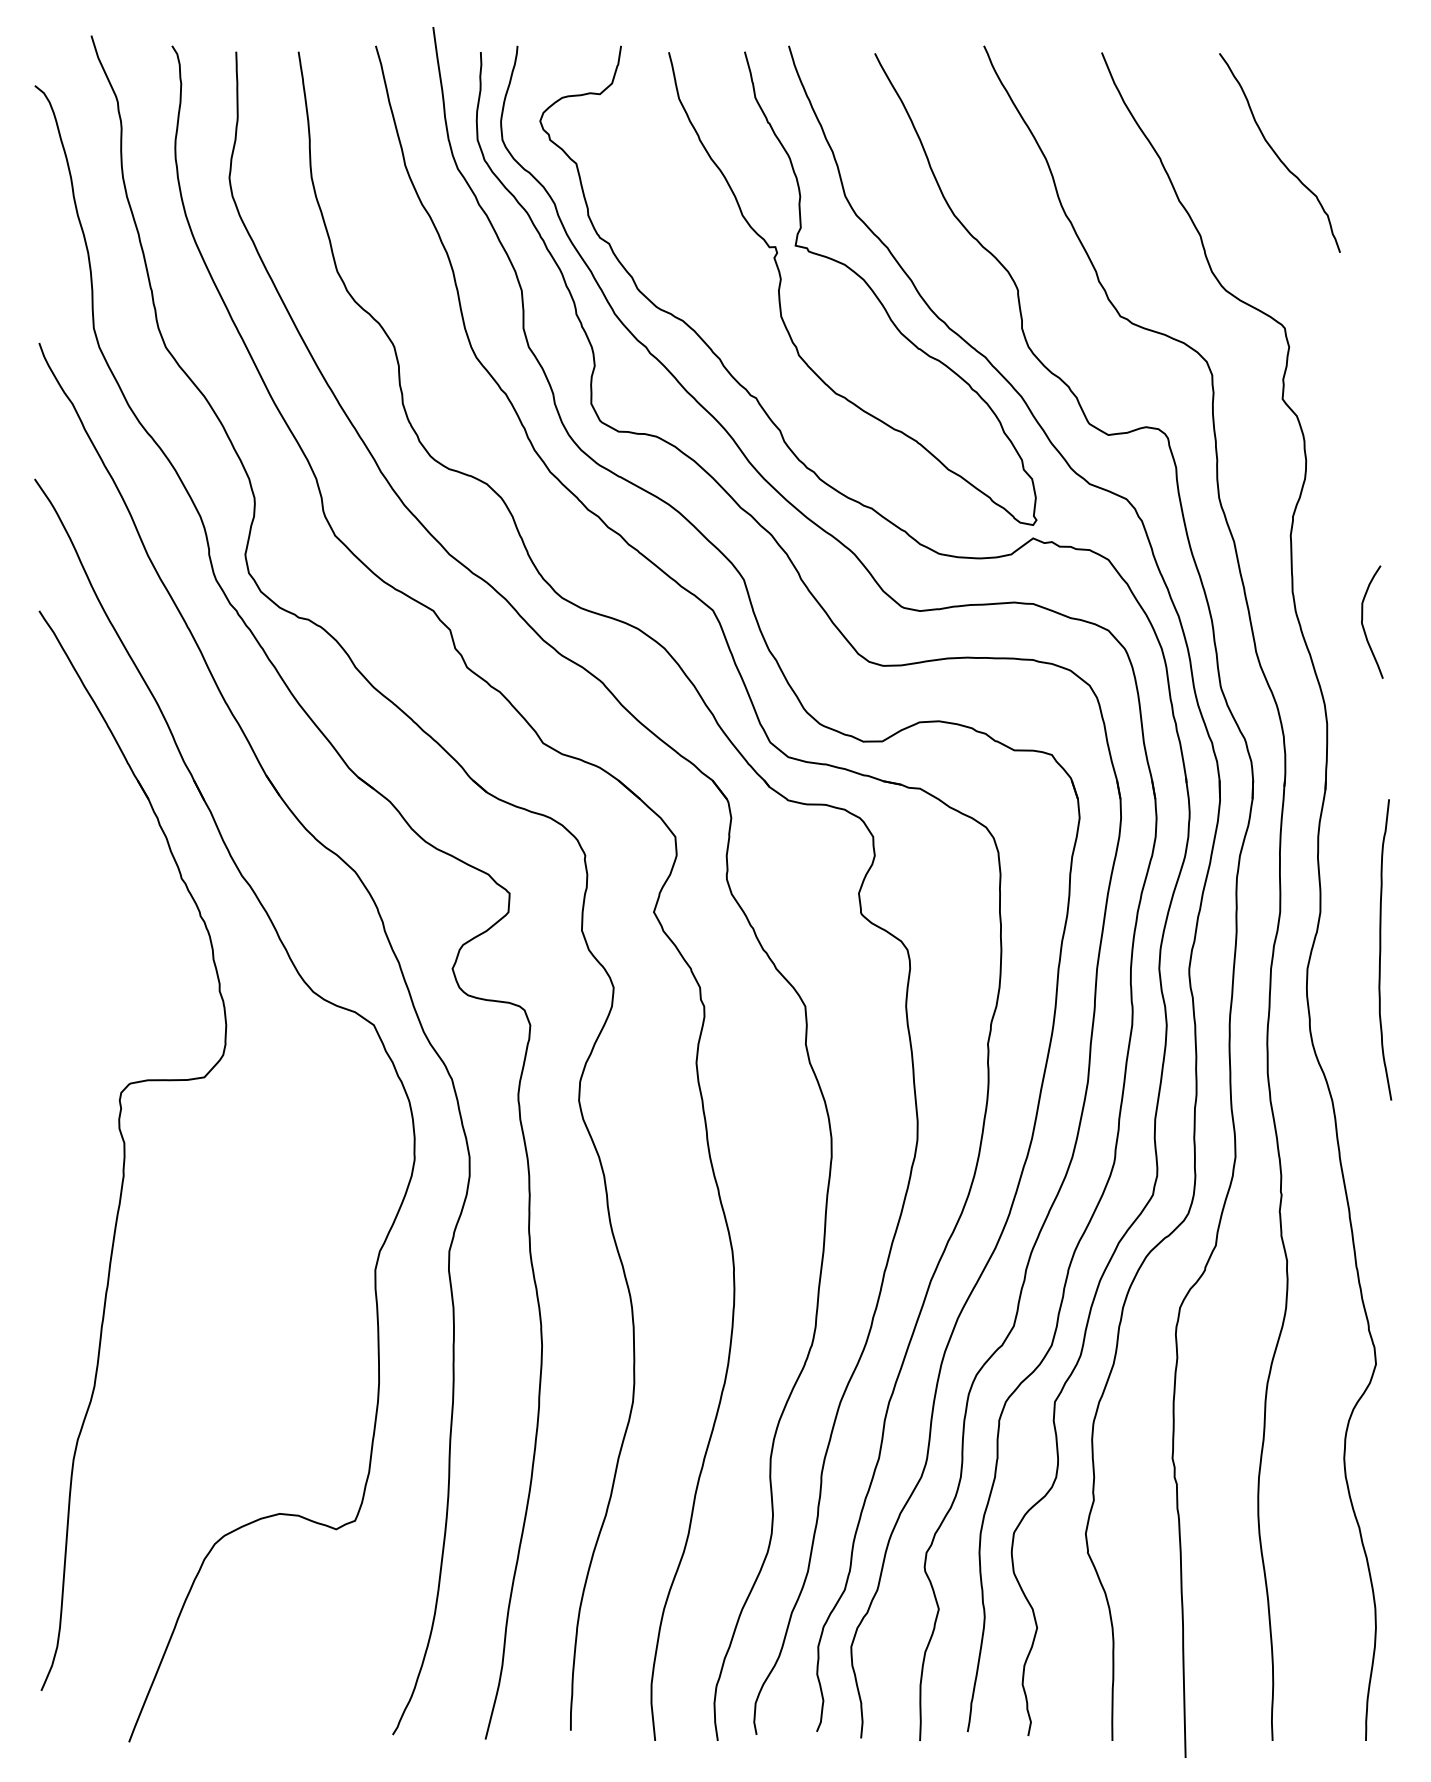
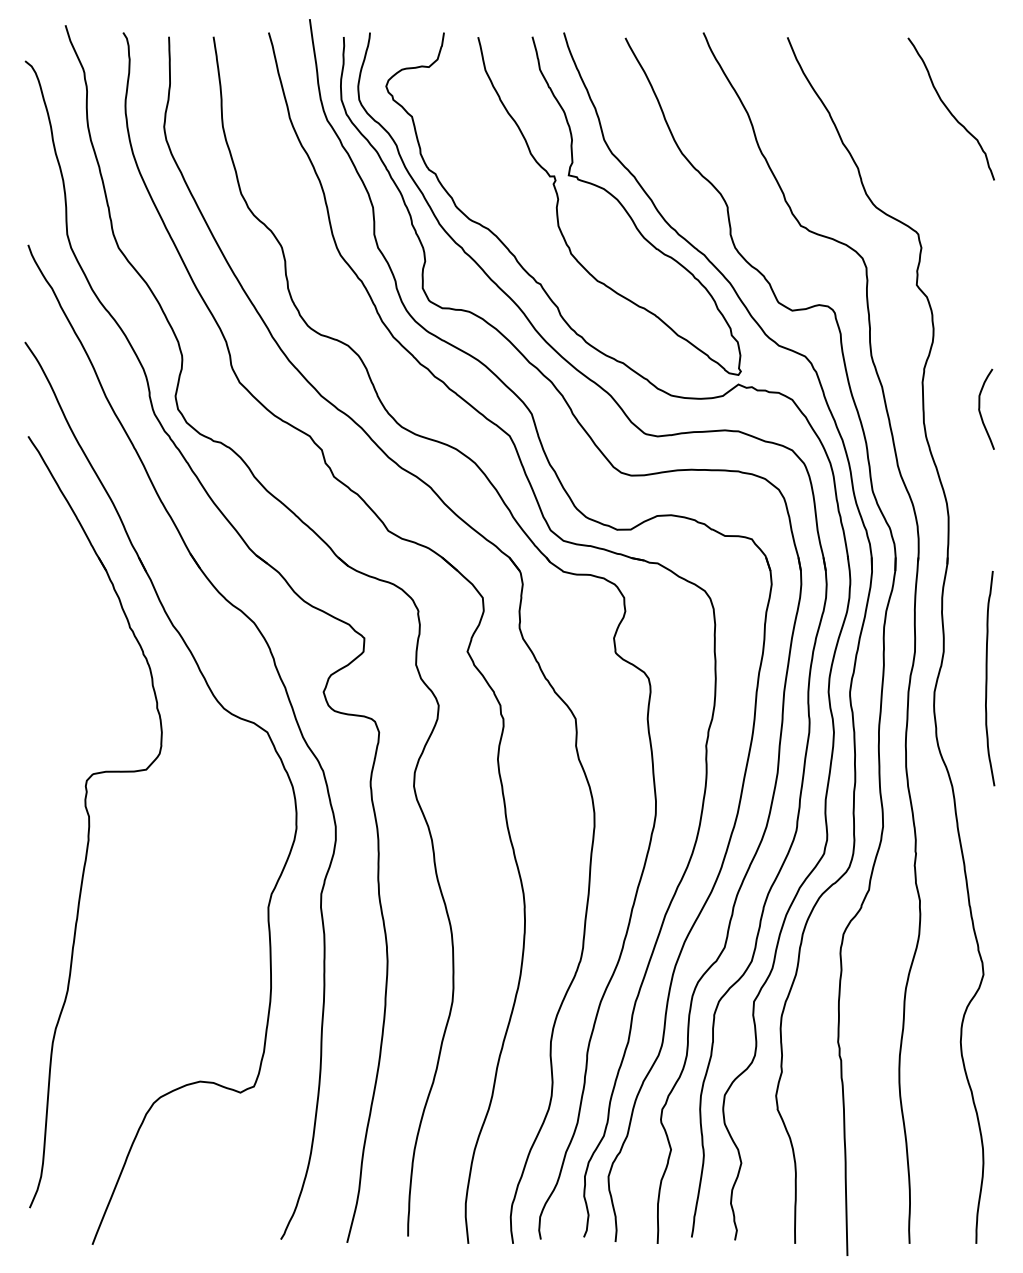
curve: (1277, 154) -> (949, 110), moved
curve: (1363, 624) -> (980, 411), moved

